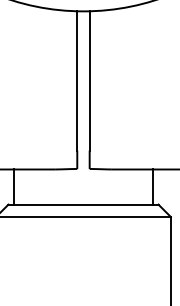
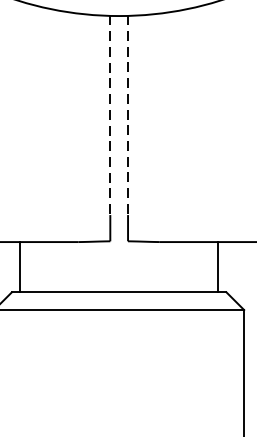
line: (77, 80) -> (110, 114), solid -> dashed
line: (89, 80) -> (127, 114), solid -> dashed

